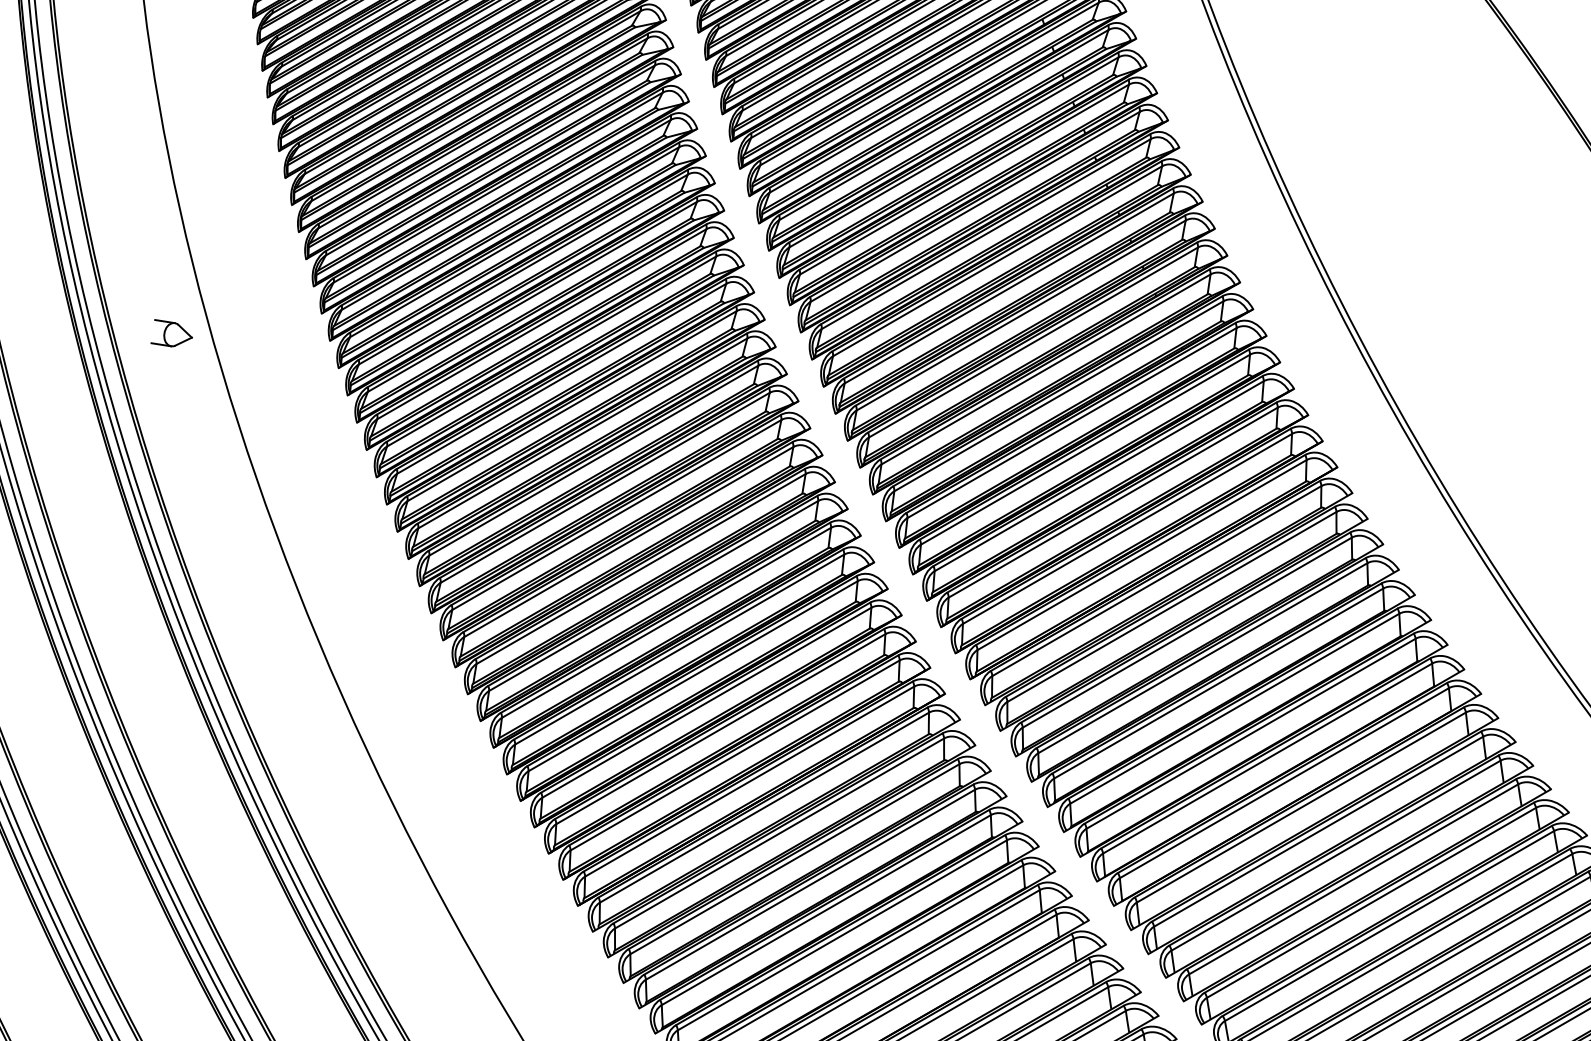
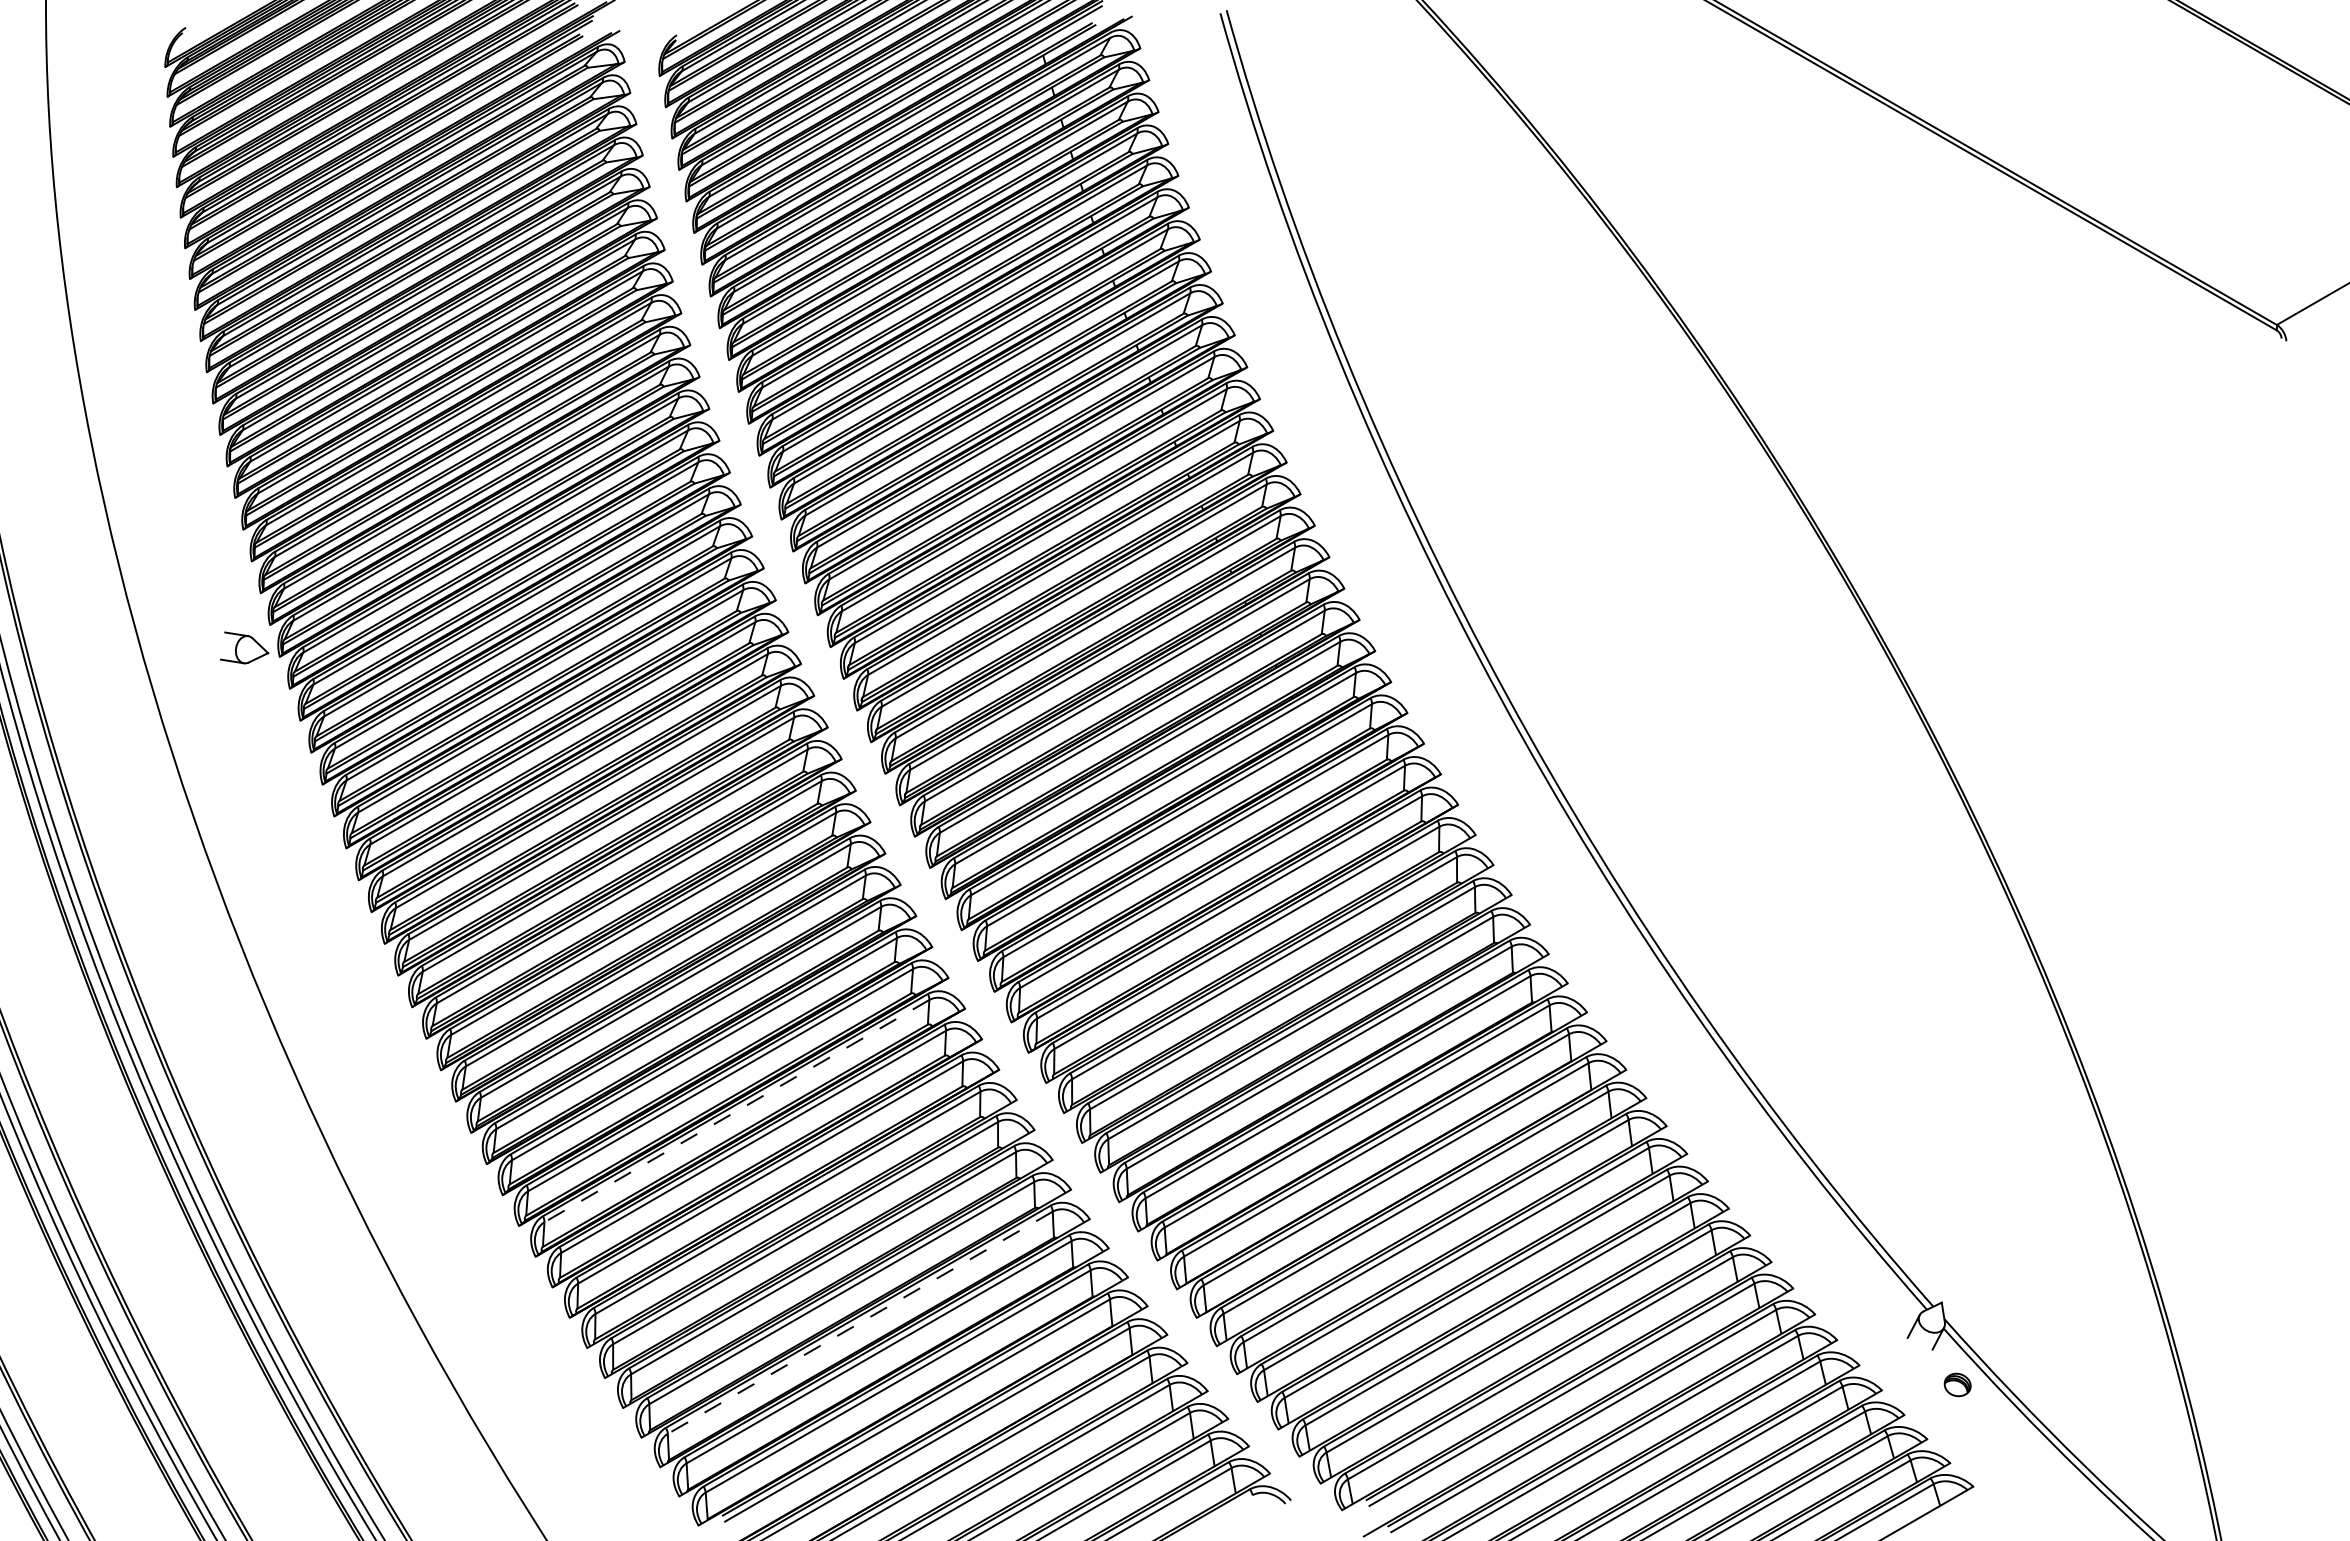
part: (171, 332) -> (244, 647), moved
line: (720, 729) -> (736, 1111), solid -> dashed
line: (825, 910) -> (859, 1323), solid -> dashed

